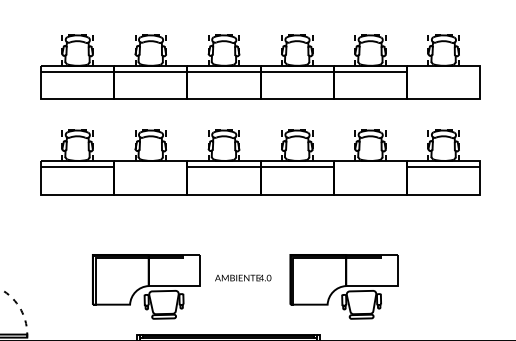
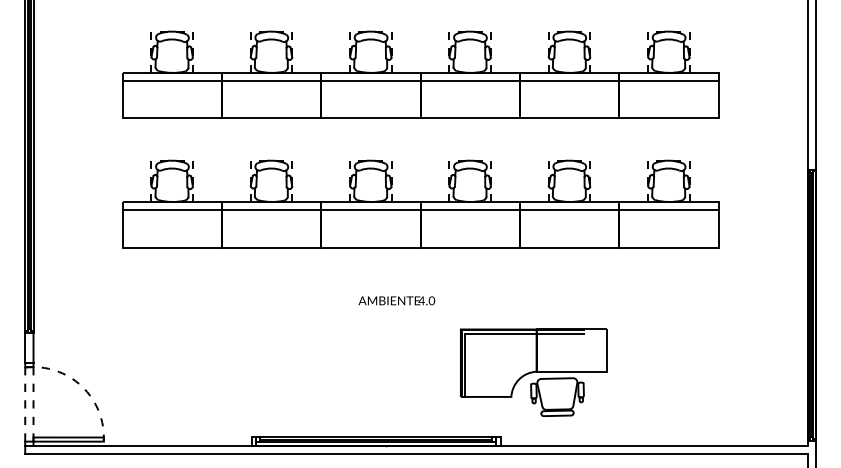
hatch: (443, 71) -> (668, 80), added
hatch: (150, 166) -> (271, 209), added
hatch: (370, 166) -> (569, 209), added
text: (242, 277) -> (396, 300), moved
part: (146, 286) -> (265, 372), removed

